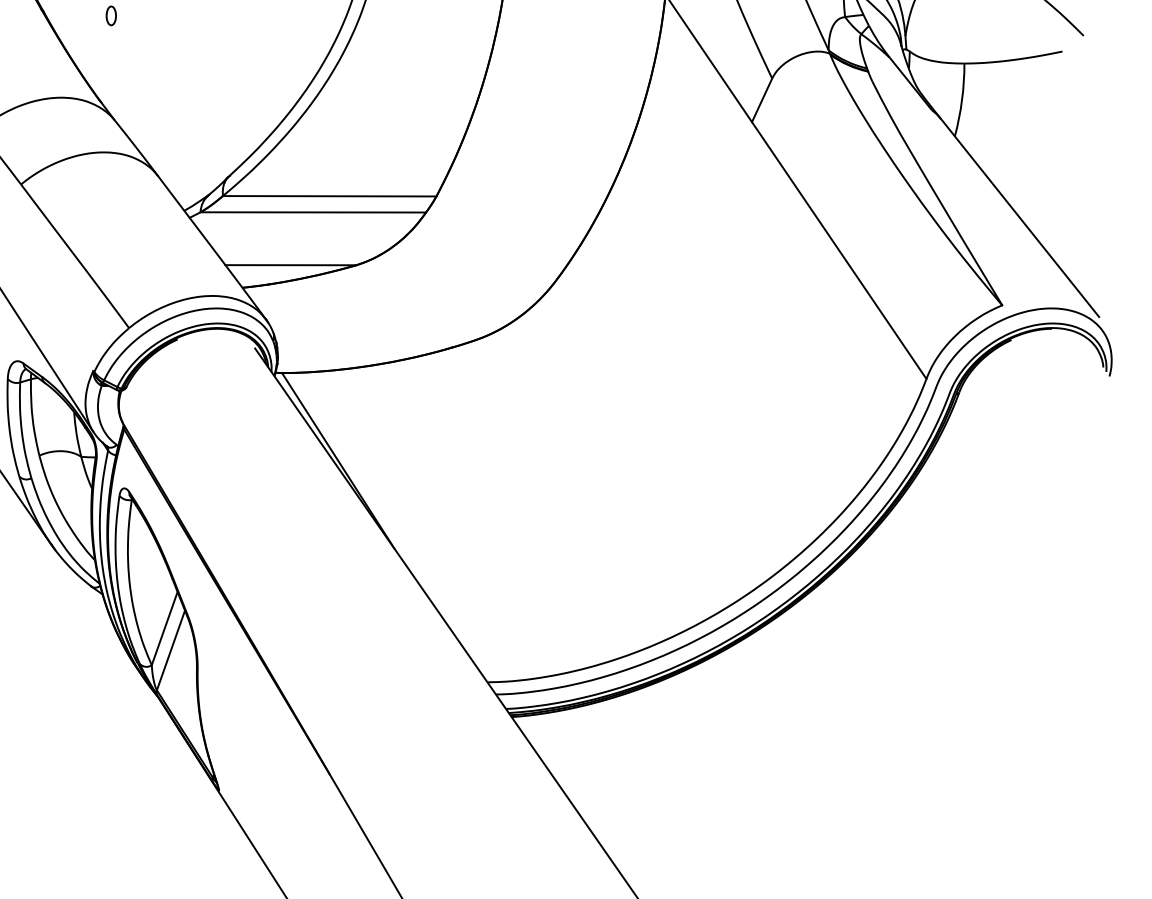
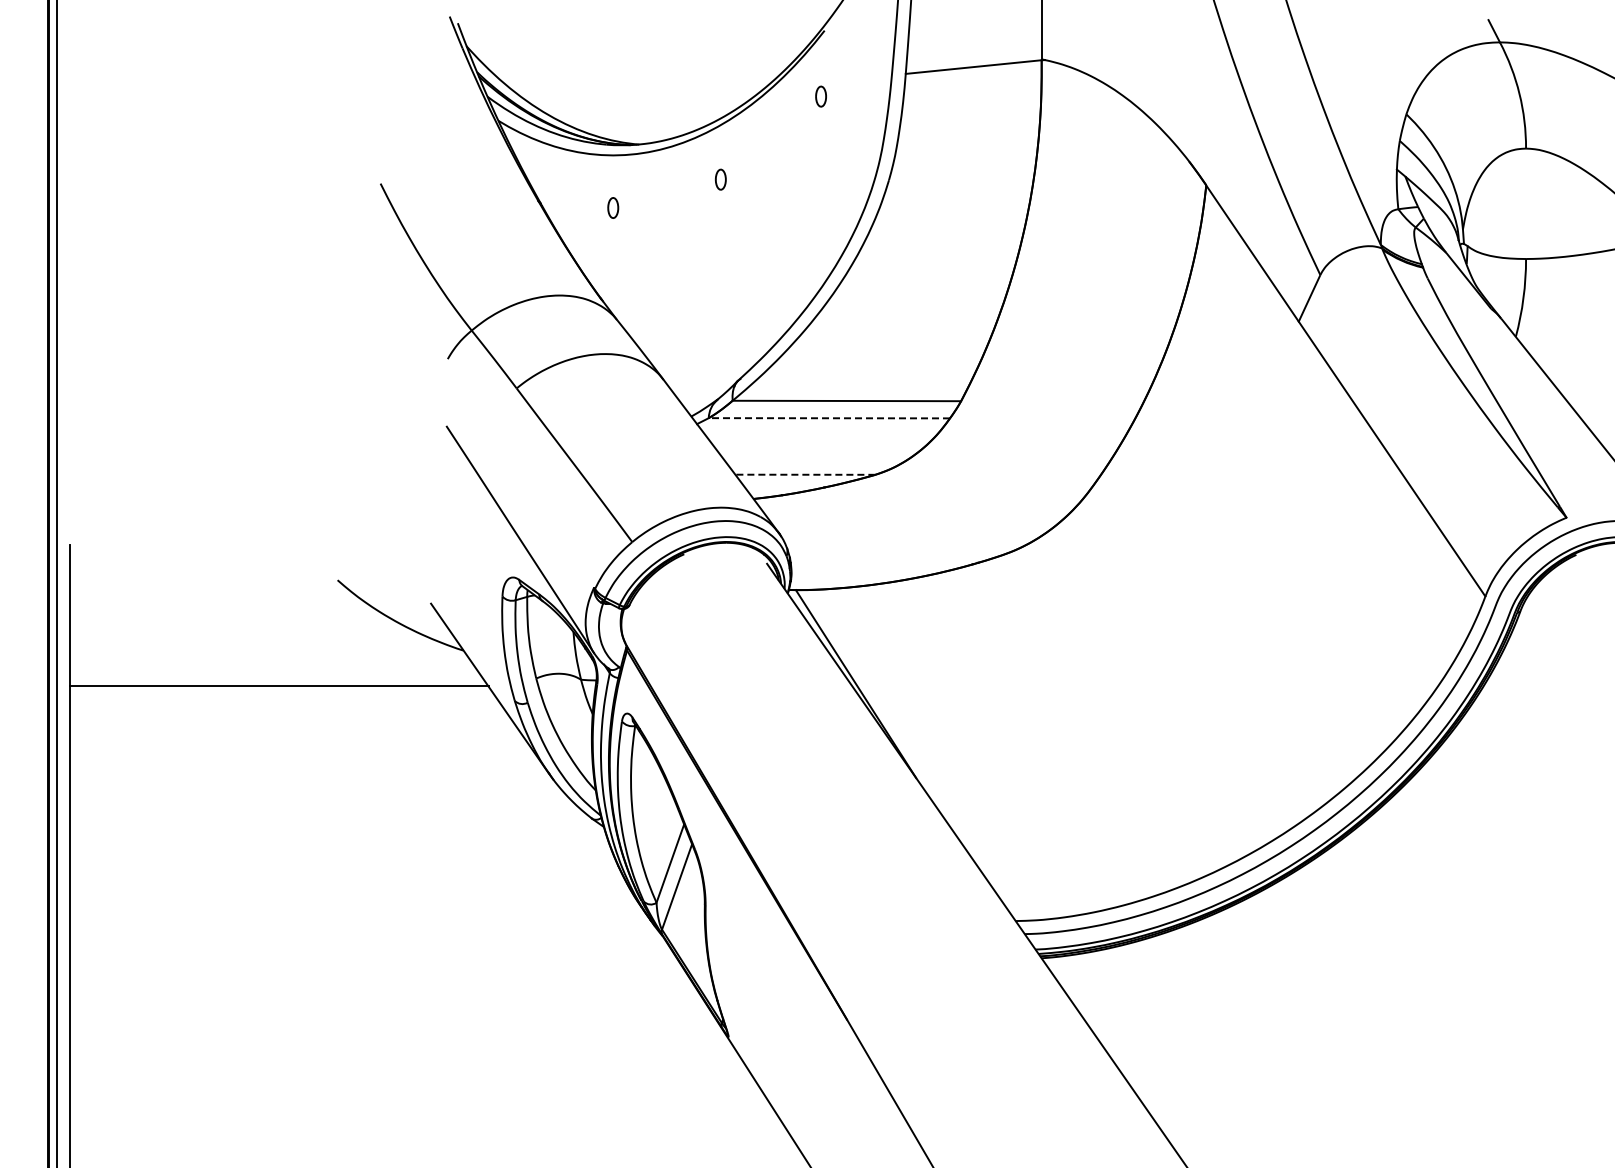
line: (313, 212) -> (829, 418), solid -> dashed
line: (290, 264) -> (804, 474), solid -> dashed

